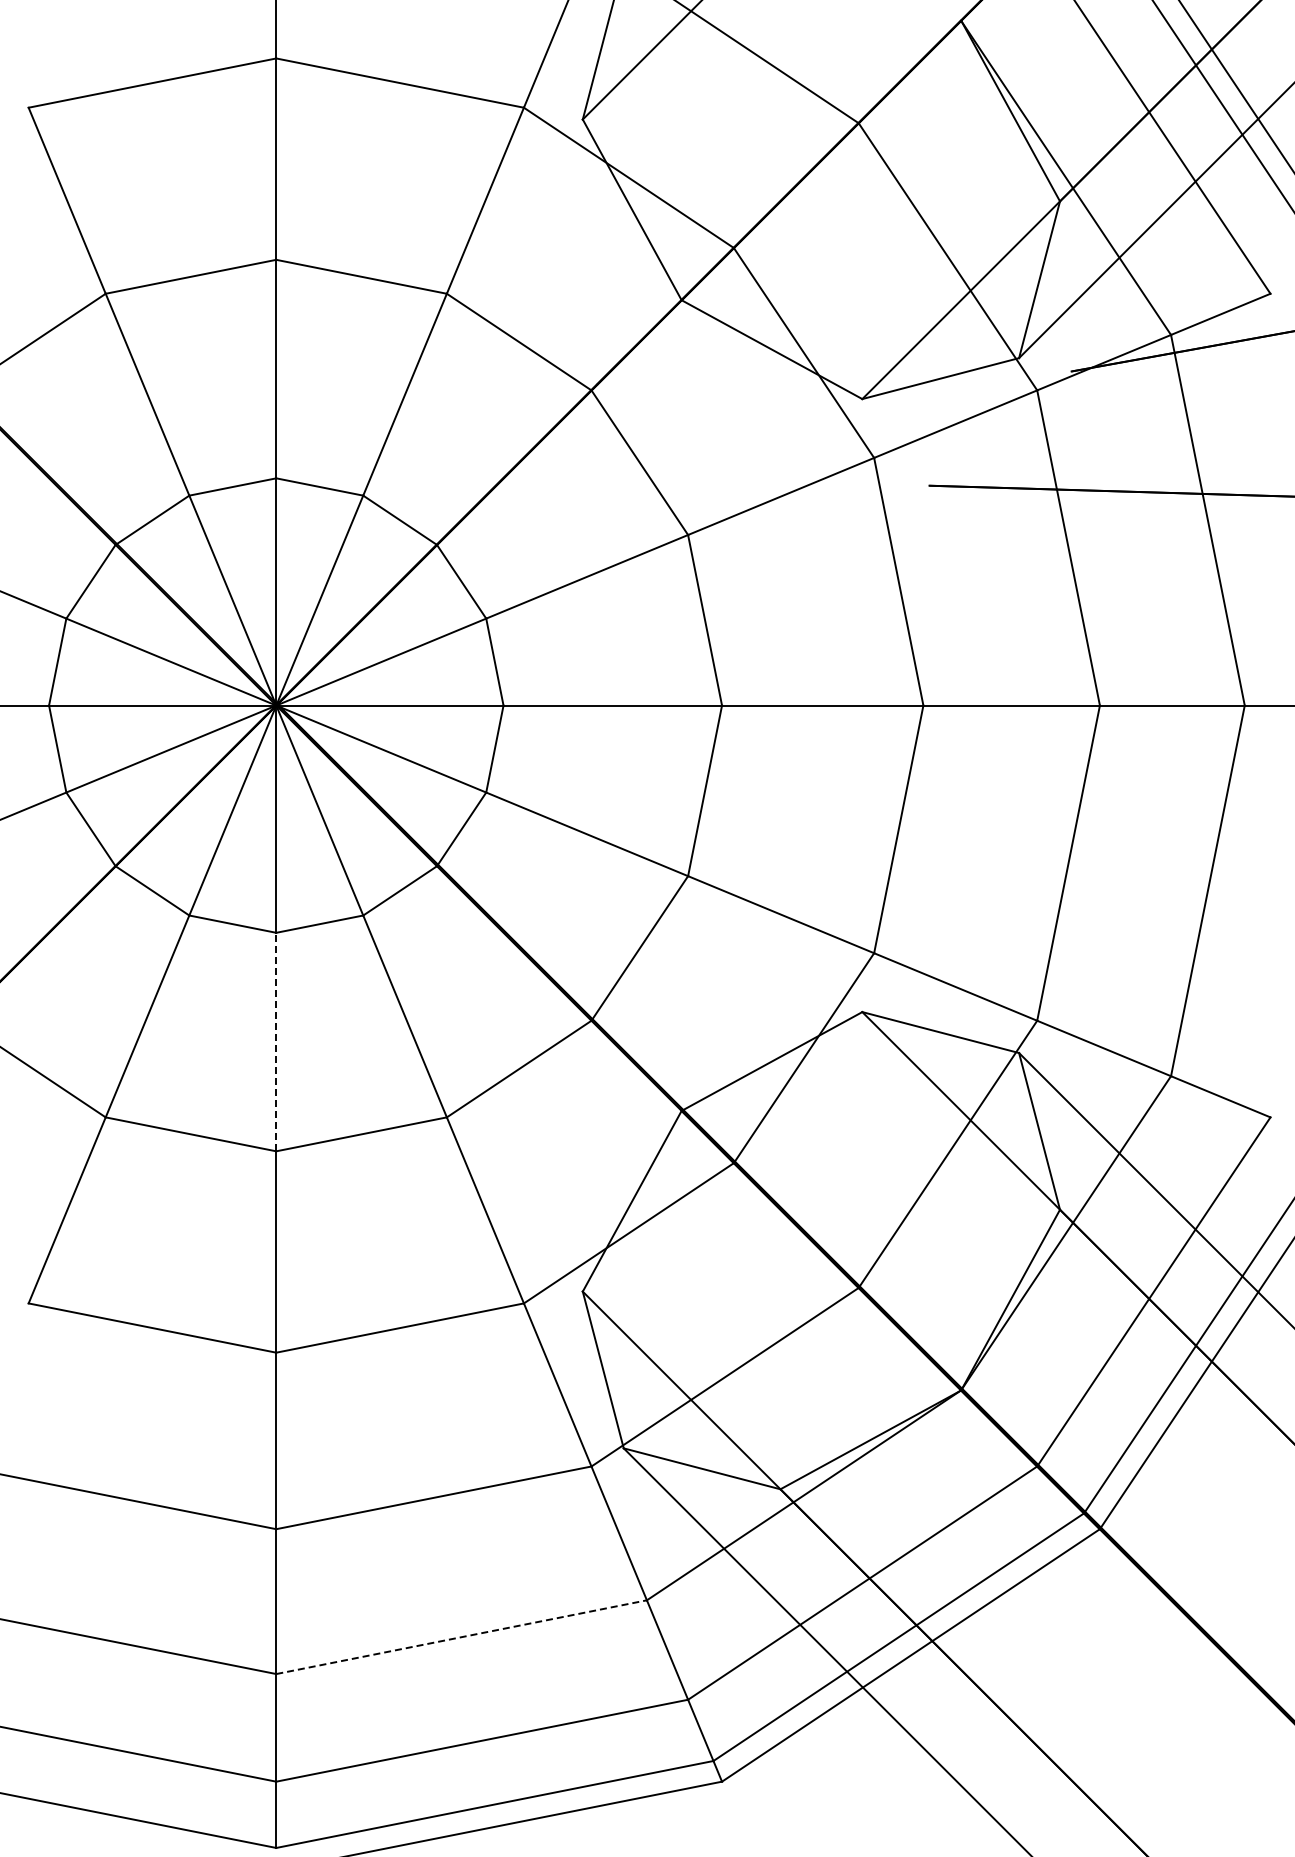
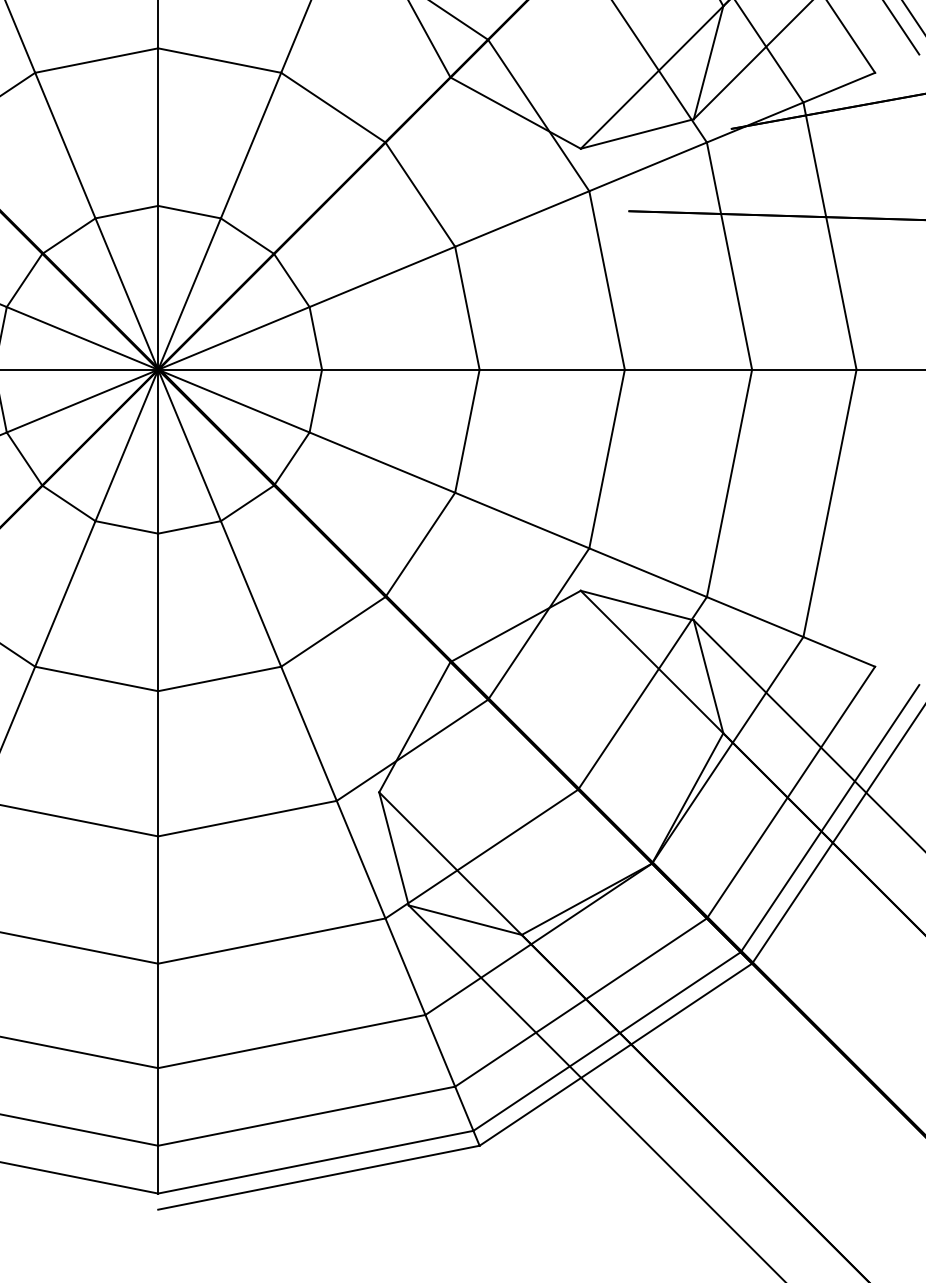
line: (276, 1041) -> (158, 612), dashed -> solid
line: (461, 1637) -> (291, 1041), dashed -> solid

